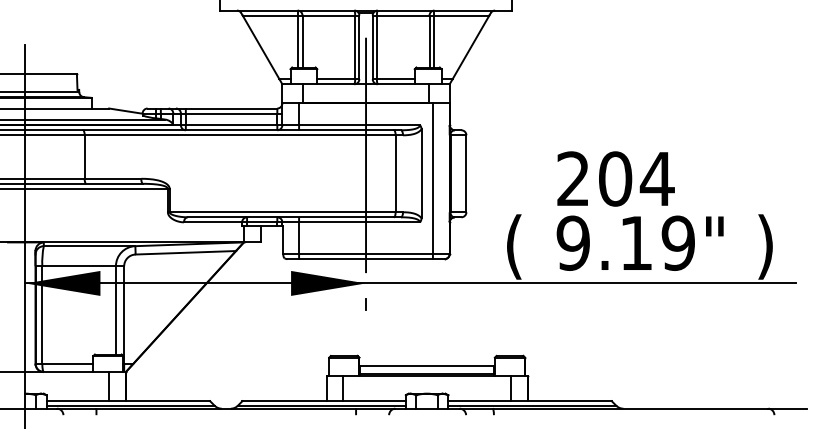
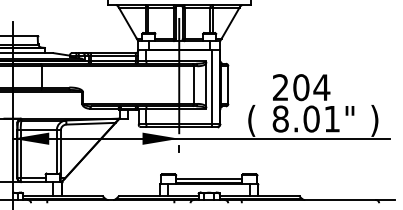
text: (625, 242) -> (306, 118), 9.19" -> 8.01"

